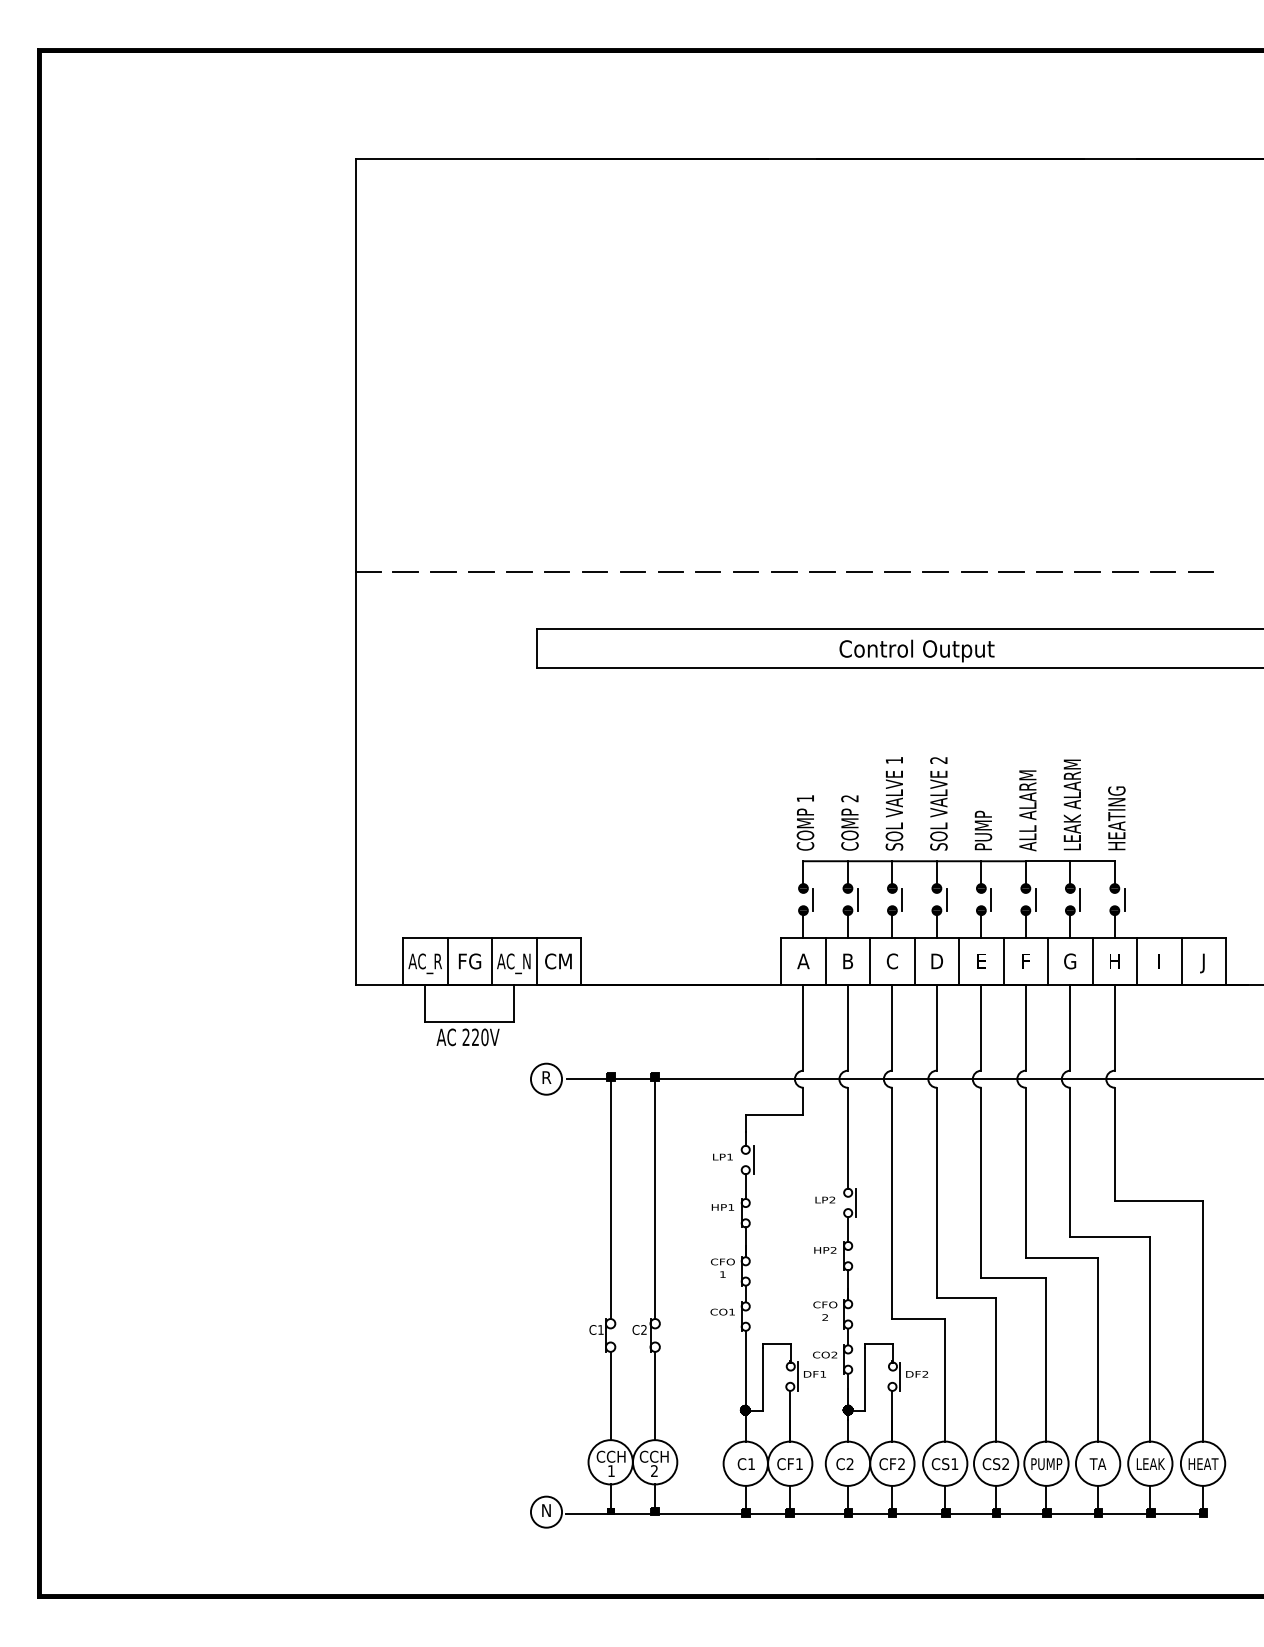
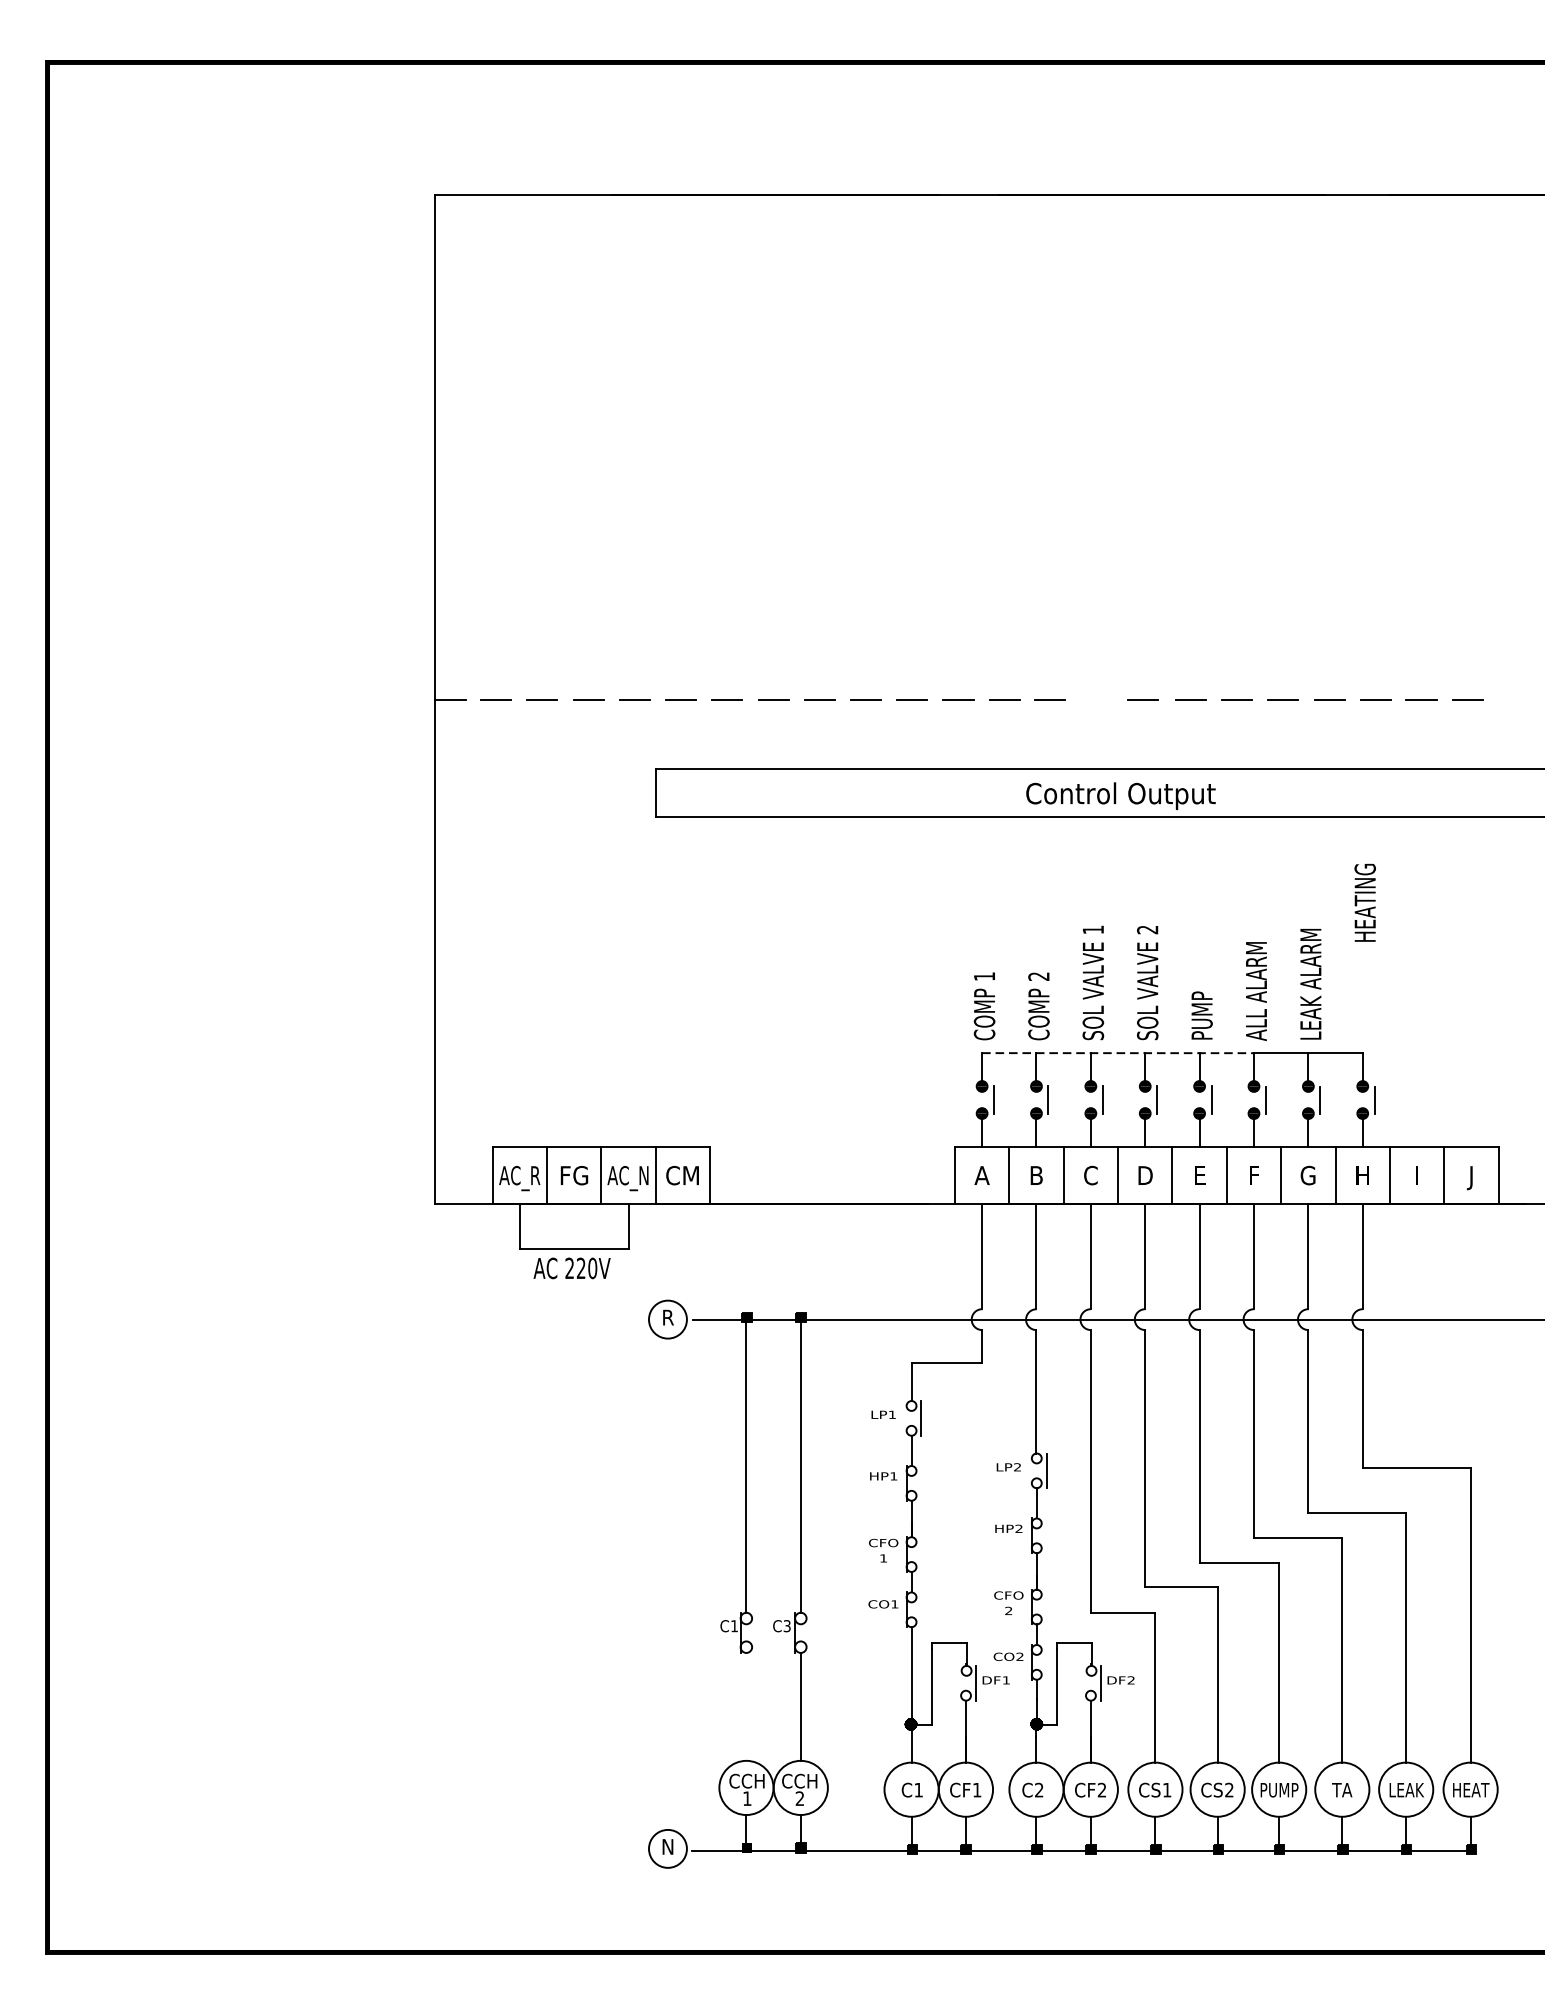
line: (897, 572) -> (1097, 700), removed
text: (1116, 818) -> (1364, 903), moved
line: (915, 861) -> (1119, 1053), solid -> dashed
text: (643, 1329) -> (786, 1625), C2 -> C3
line: (610, 1395) -> (746, 1706), removed

